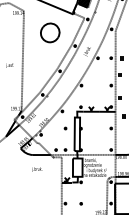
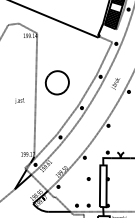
part: (50, 32) -> (57, 82), moved

